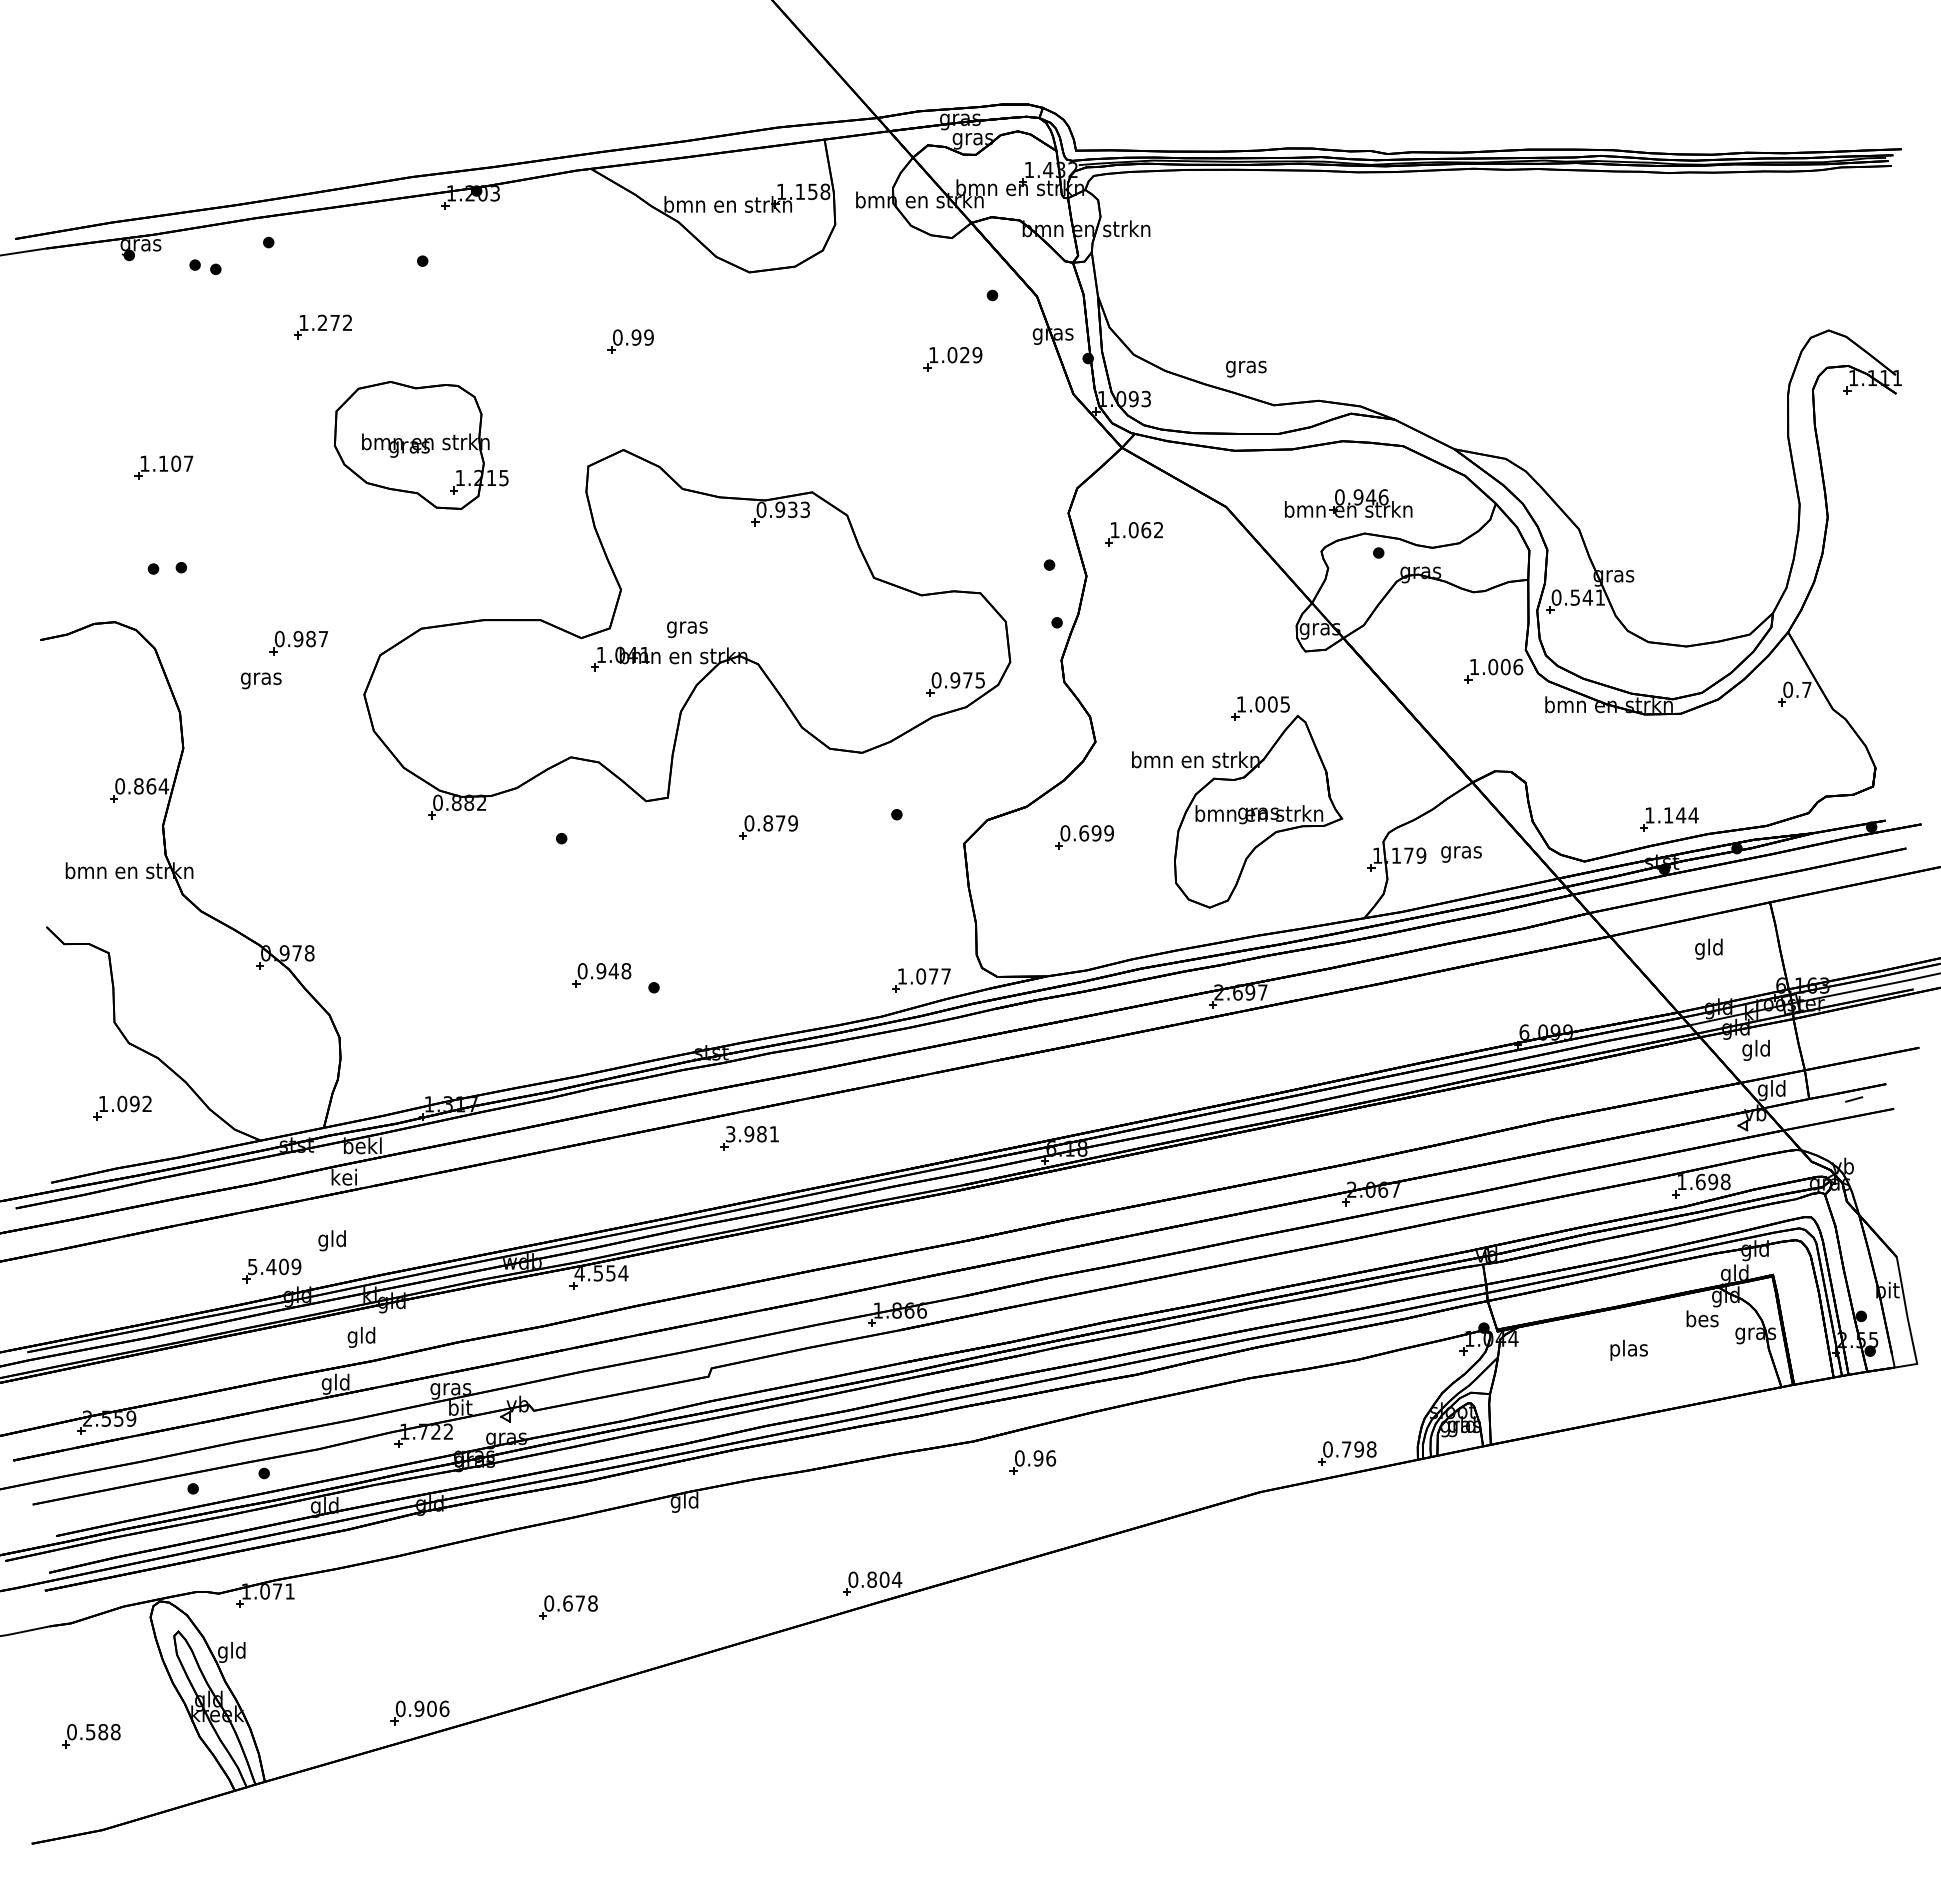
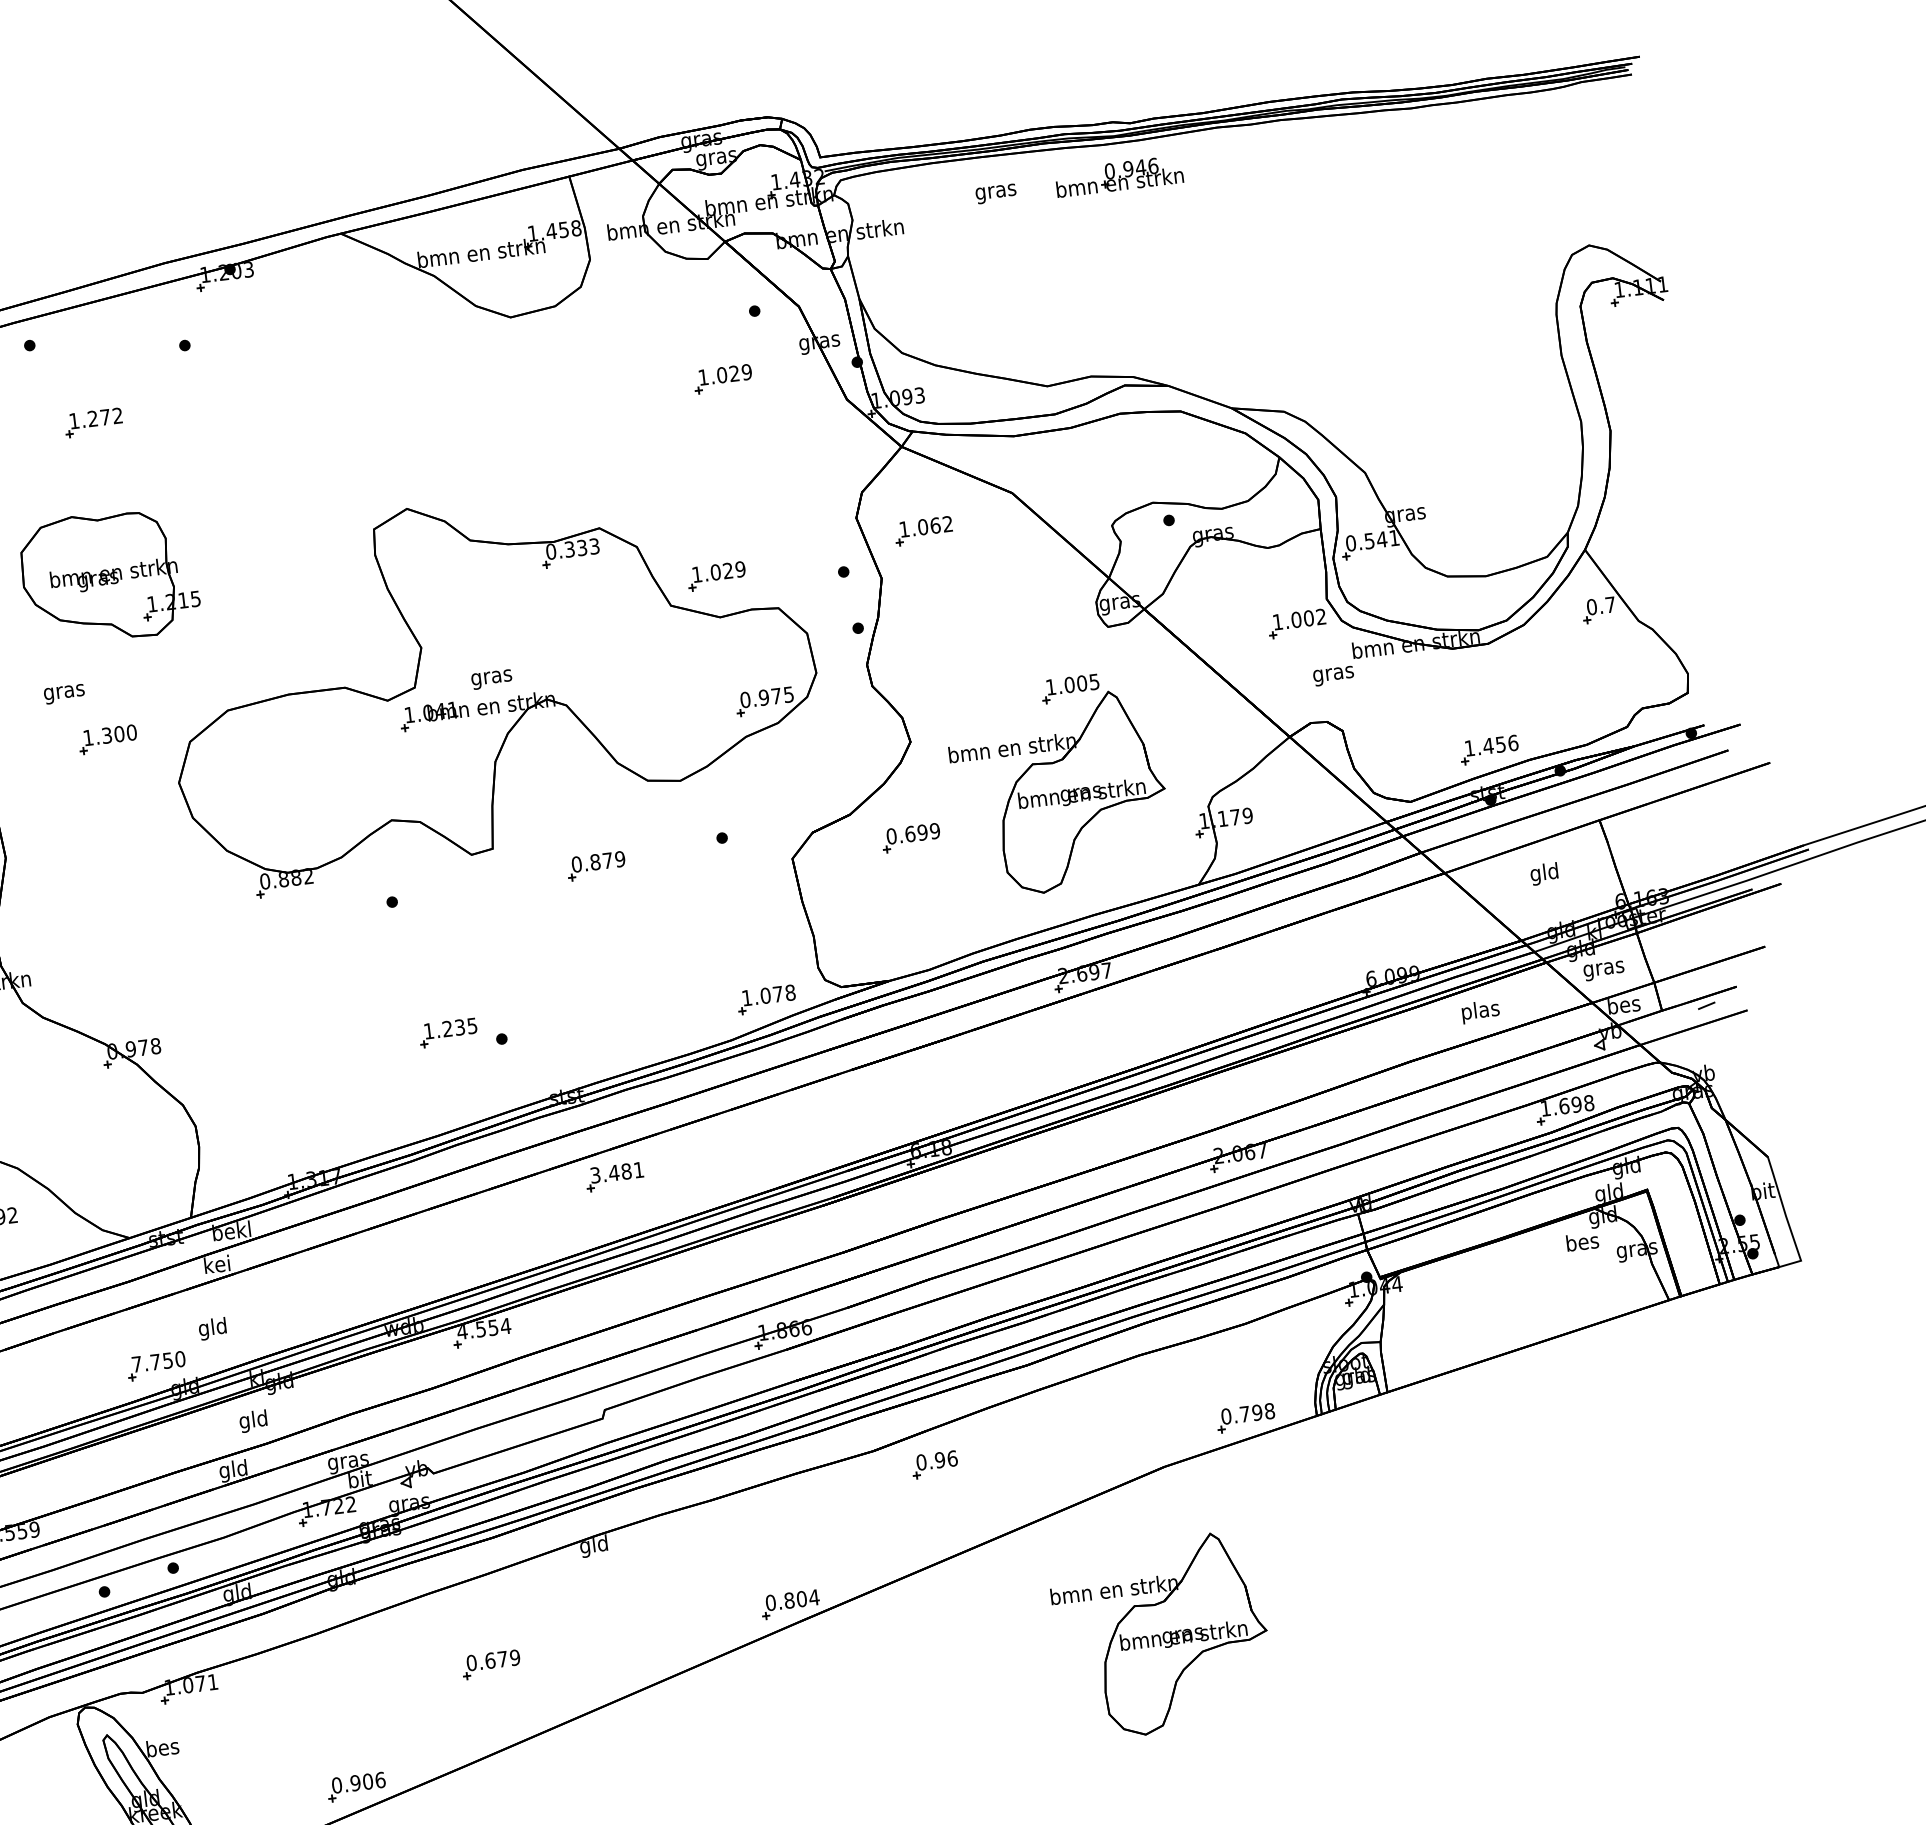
text: (800, 191) -> (551, 230), 1.158 -> 1.458
part: (630, 341) -> (400, 400), removed
text: (1246, 368) -> (996, 193), moved
part: (421, 445) -> (109, 576), moved
part: (1348, 503) -> (1119, 176), moved
text: (780, 509) -> (569, 549), 0.933 -> 0.333
part: (922, 554) -> (716, 576), added
text: (301, 638) -> (109, 734), 0.987 -> 1.300
text: (1518, 666) -> (1321, 616), 1.006 -> 1.002
text: (261, 680) -> (64, 693), moved
text: (1680, 815) -> (1500, 744), 1.144 -> 1.456
text: (1461, 854) -> (1333, 676), moved
text: (604, 971) -> (450, 1028), 0.948 -> 1.235
text: (945, 976) -> (789, 992), 1.077 -> 1.078
text: (1756, 1049) -> (1603, 967), gld -> gras
text: (1772, 1090) -> (1624, 1006), gld -> bes
text: (749, 1134) -> (614, 1173), 3.981 -> 3.481
text: (274, 1266) -> (158, 1361), 5.409 -> 7.750
text: (1628, 1349) -> (1480, 1011), moved
text: (592, 1603) -> (514, 1657), 0.678 -> 0.679
text: (232, 1652) -> (163, 1749), gld -> bes
part: (1237, 1659) -> (1161, 1635), added

